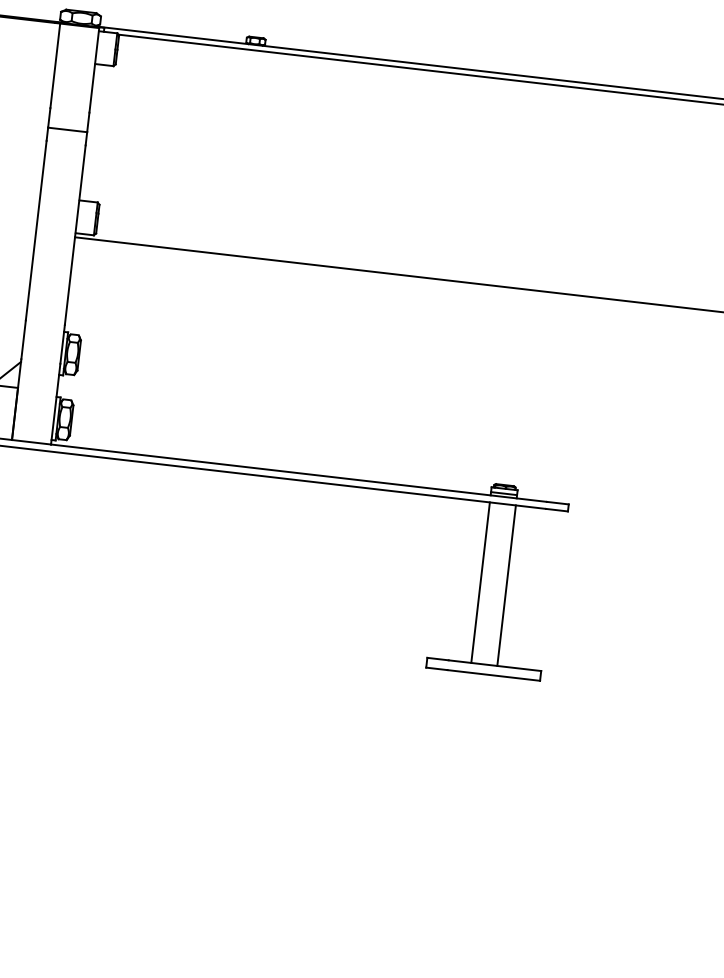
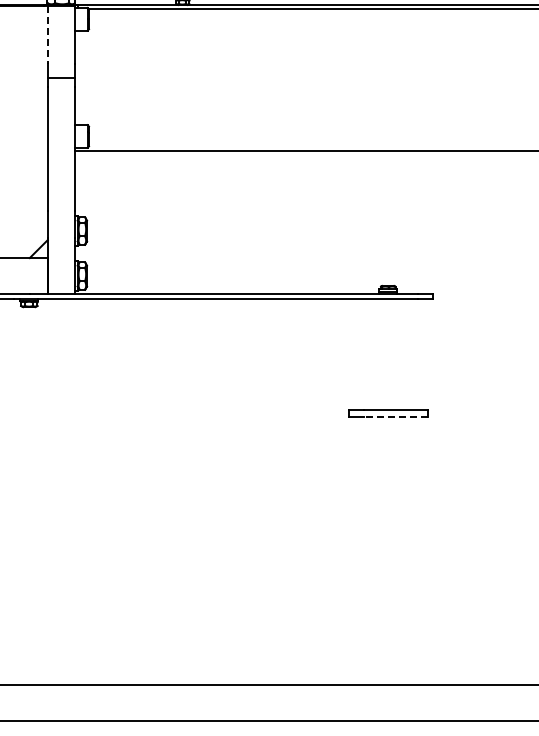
line: (54, 66) -> (47, 35), solid -> dashed
line: (480, 582) -> (379, 354), removed
line: (506, 585) -> (397, 354), removed
line: (493, 674) -> (395, 416), solid -> dashed

